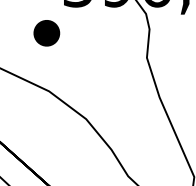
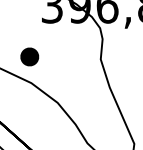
part: (46, 32) -> (29, 56), moved

